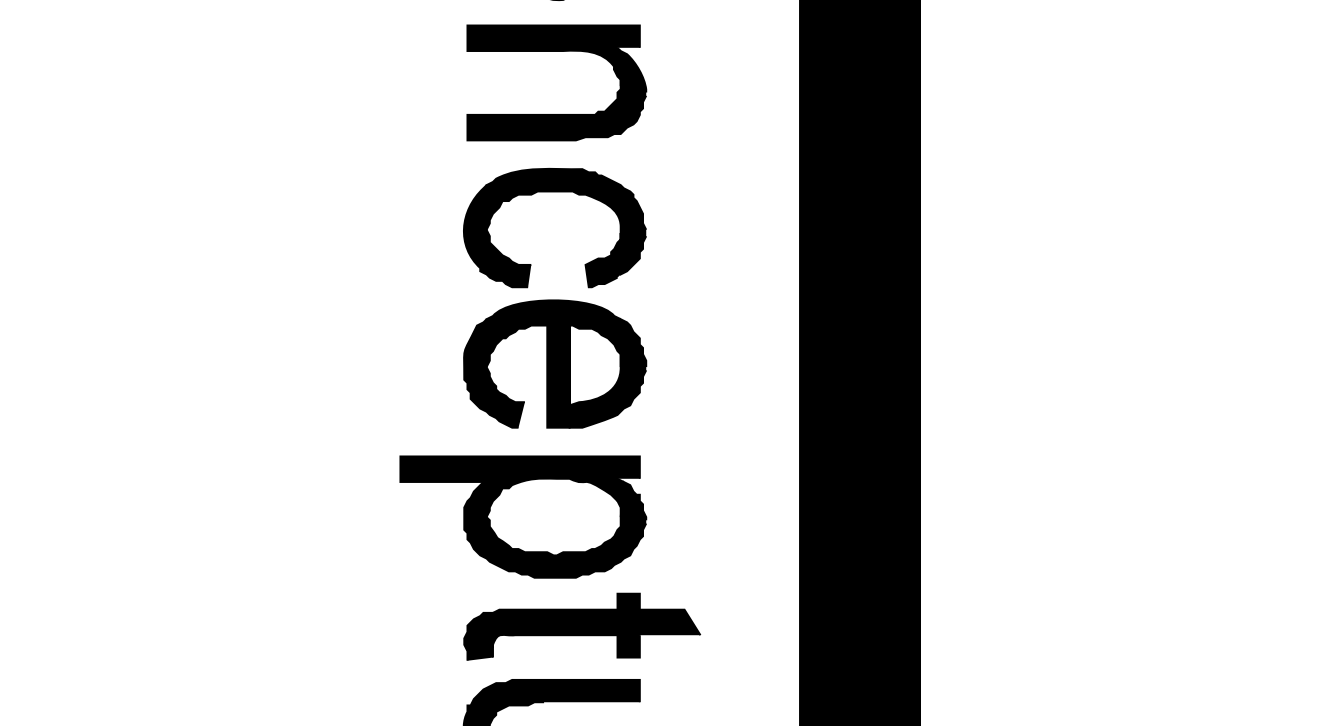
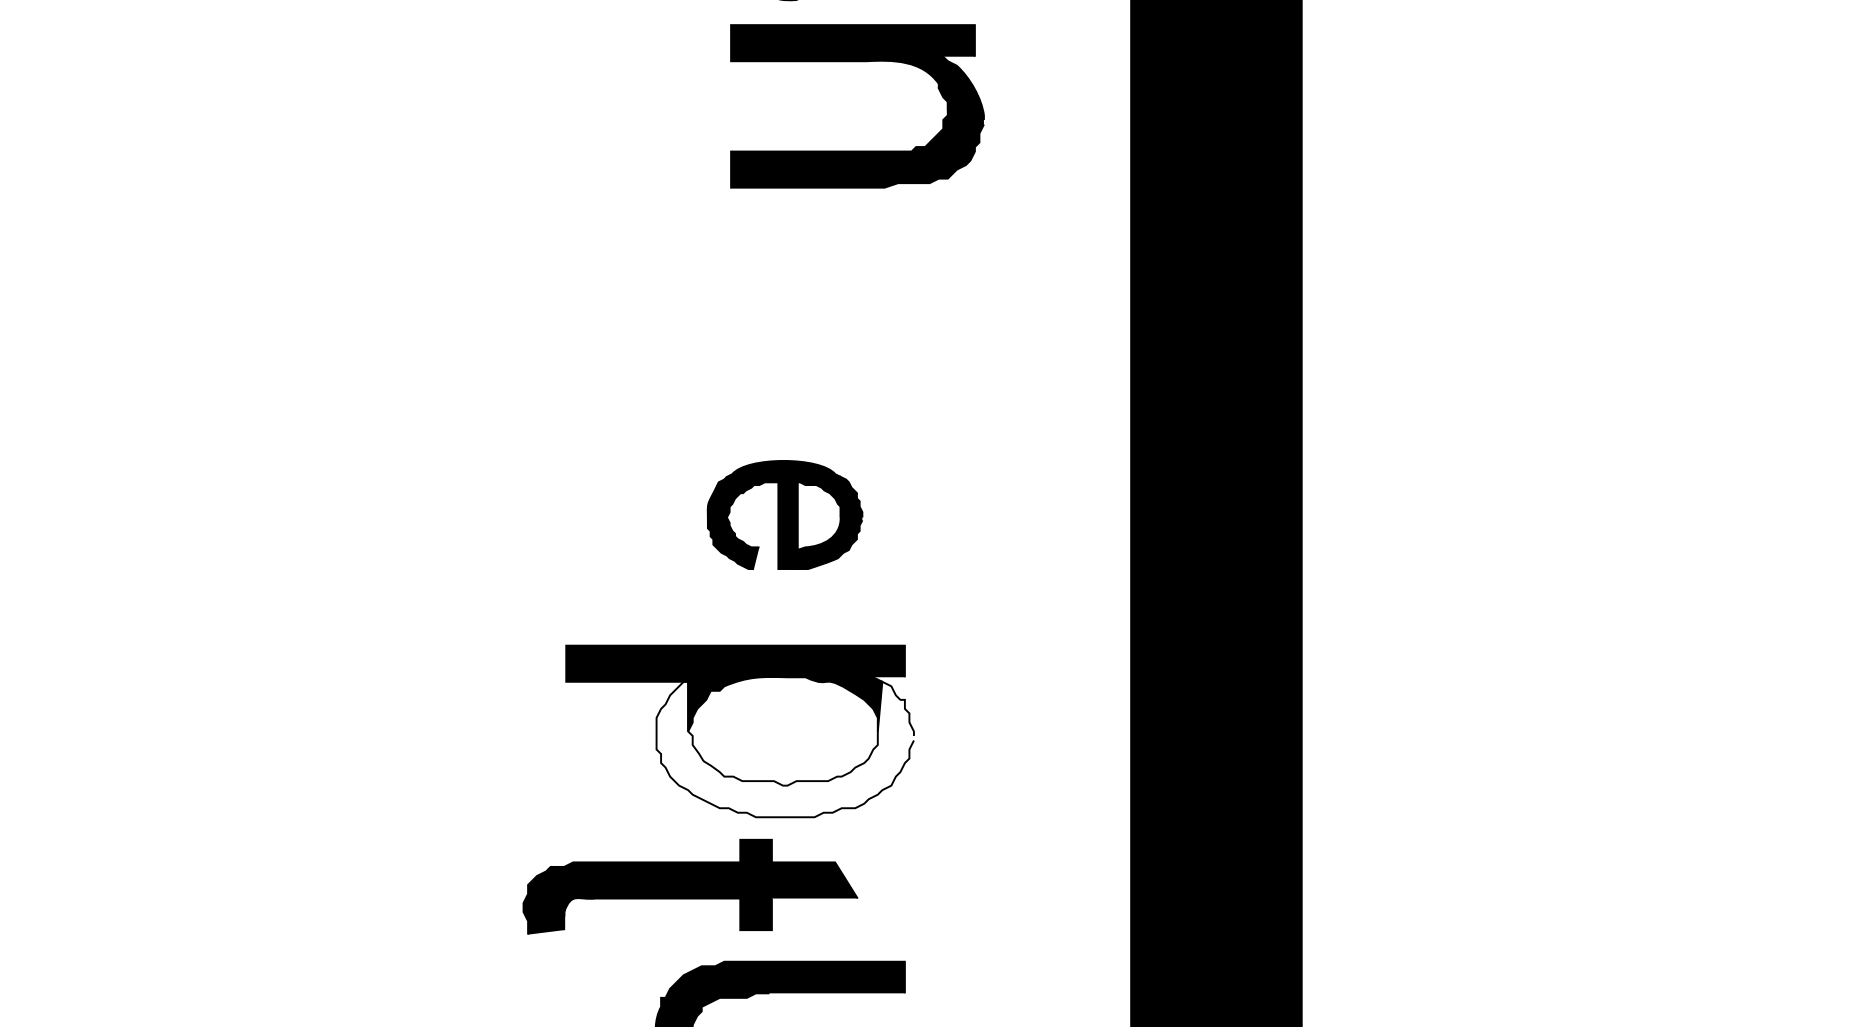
part: (556, 51) -> (857, 62), moved
part: (554, 191) -> (784, 271), removed
part: (554, 363) -> (784, 514), size x0.6
fill: (554, 529) -> (784, 749), removed
part: (582, 626) -> (690, 886), moved

